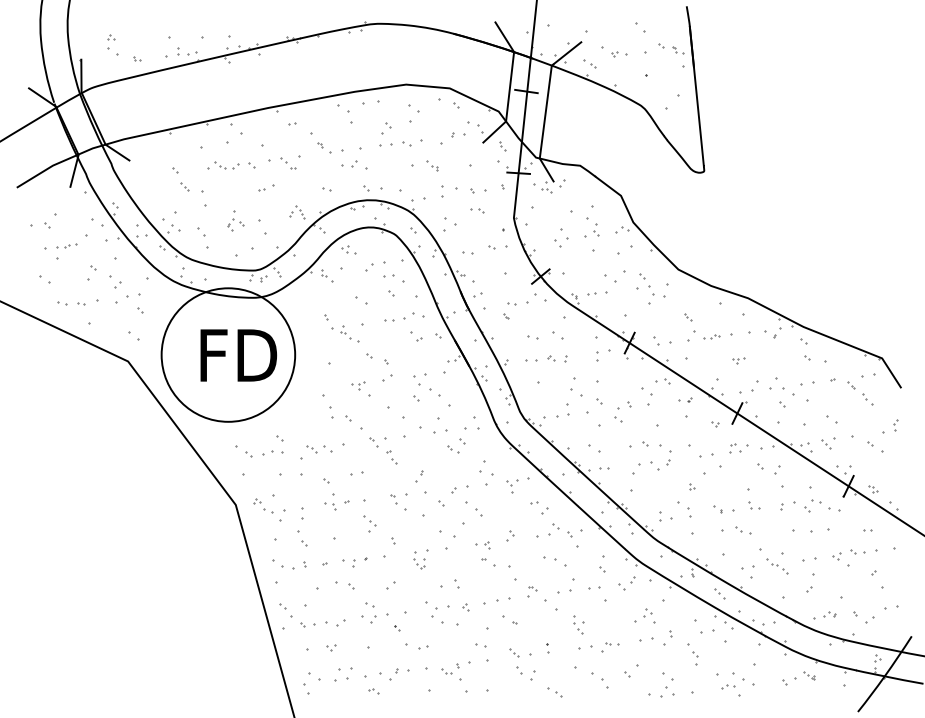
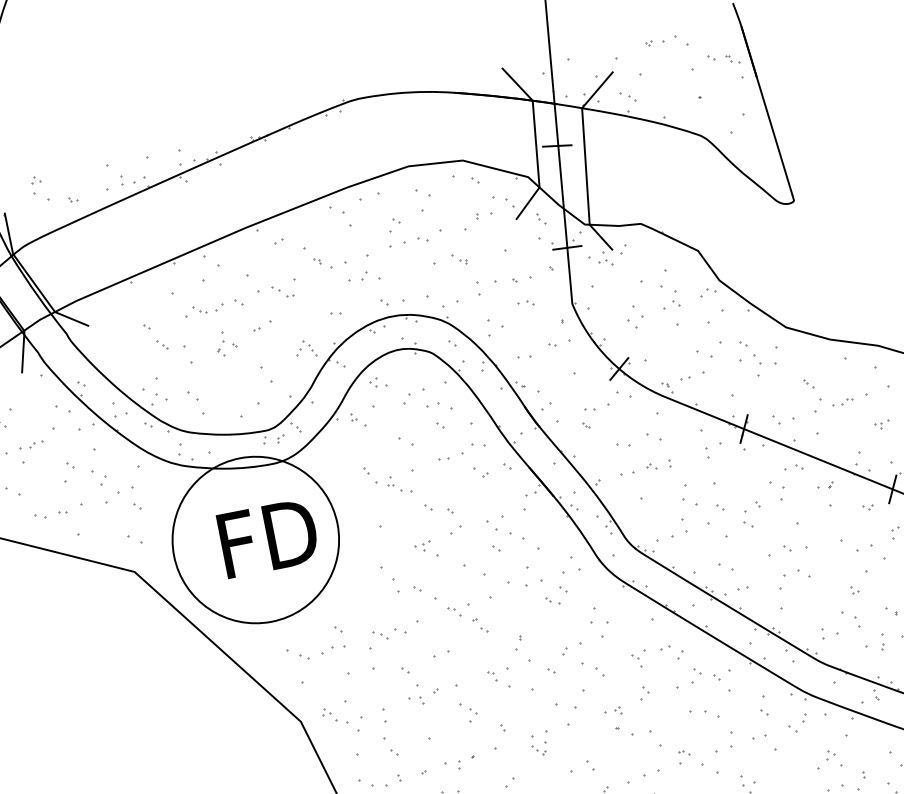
part: (619, 54) -> (655, 42), moved
part: (235, 220) -> (226, 343), moved
part: (668, 457) -> (882, 641), moved
part: (512, 486) -> (640, 659), moved

